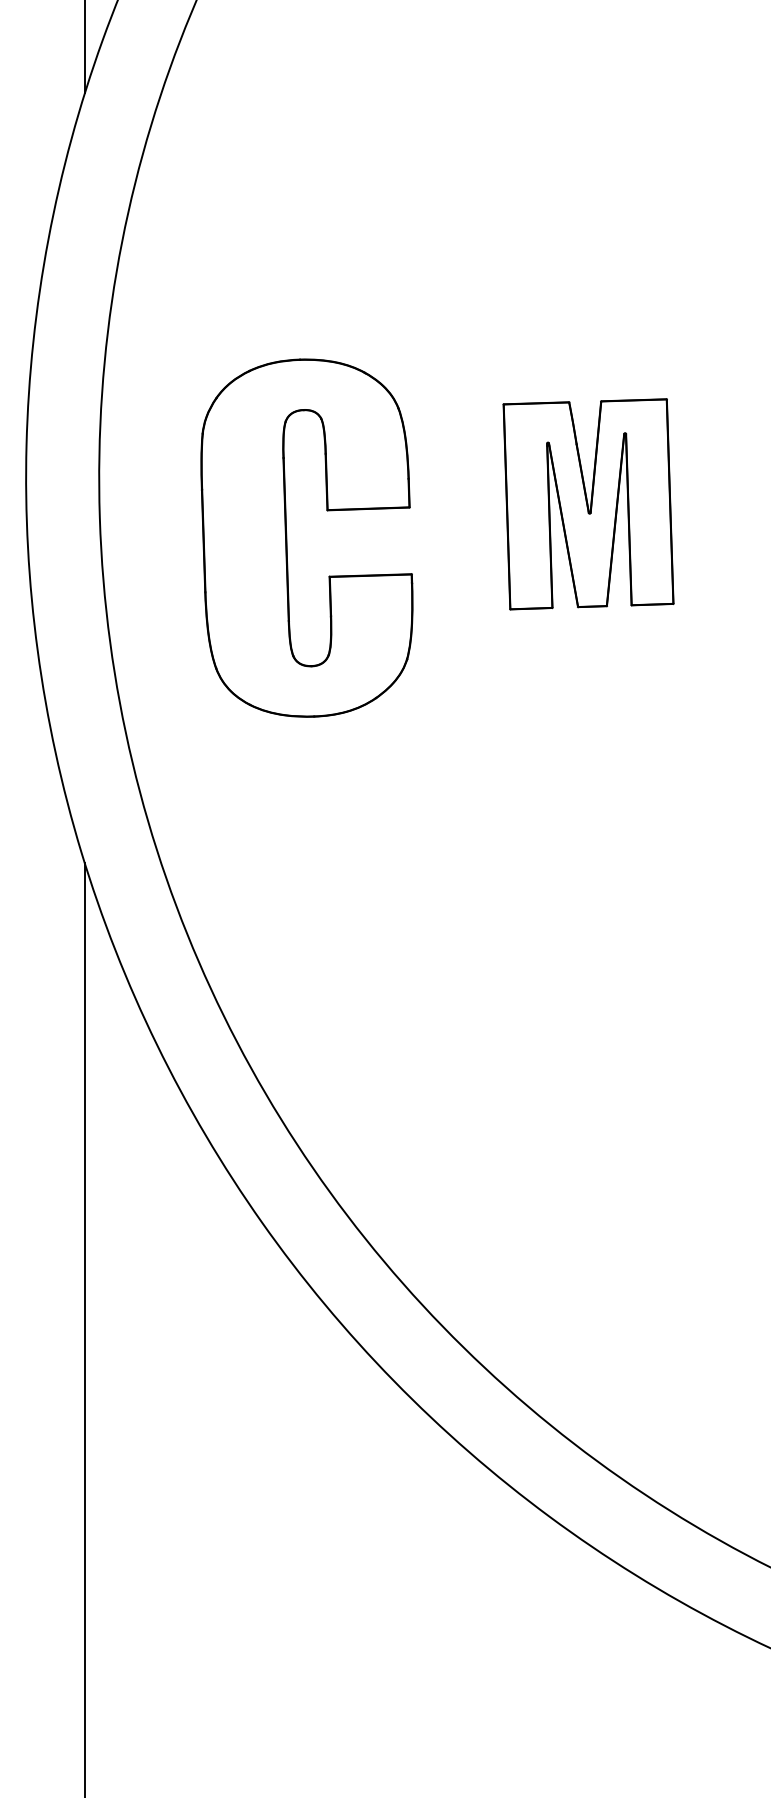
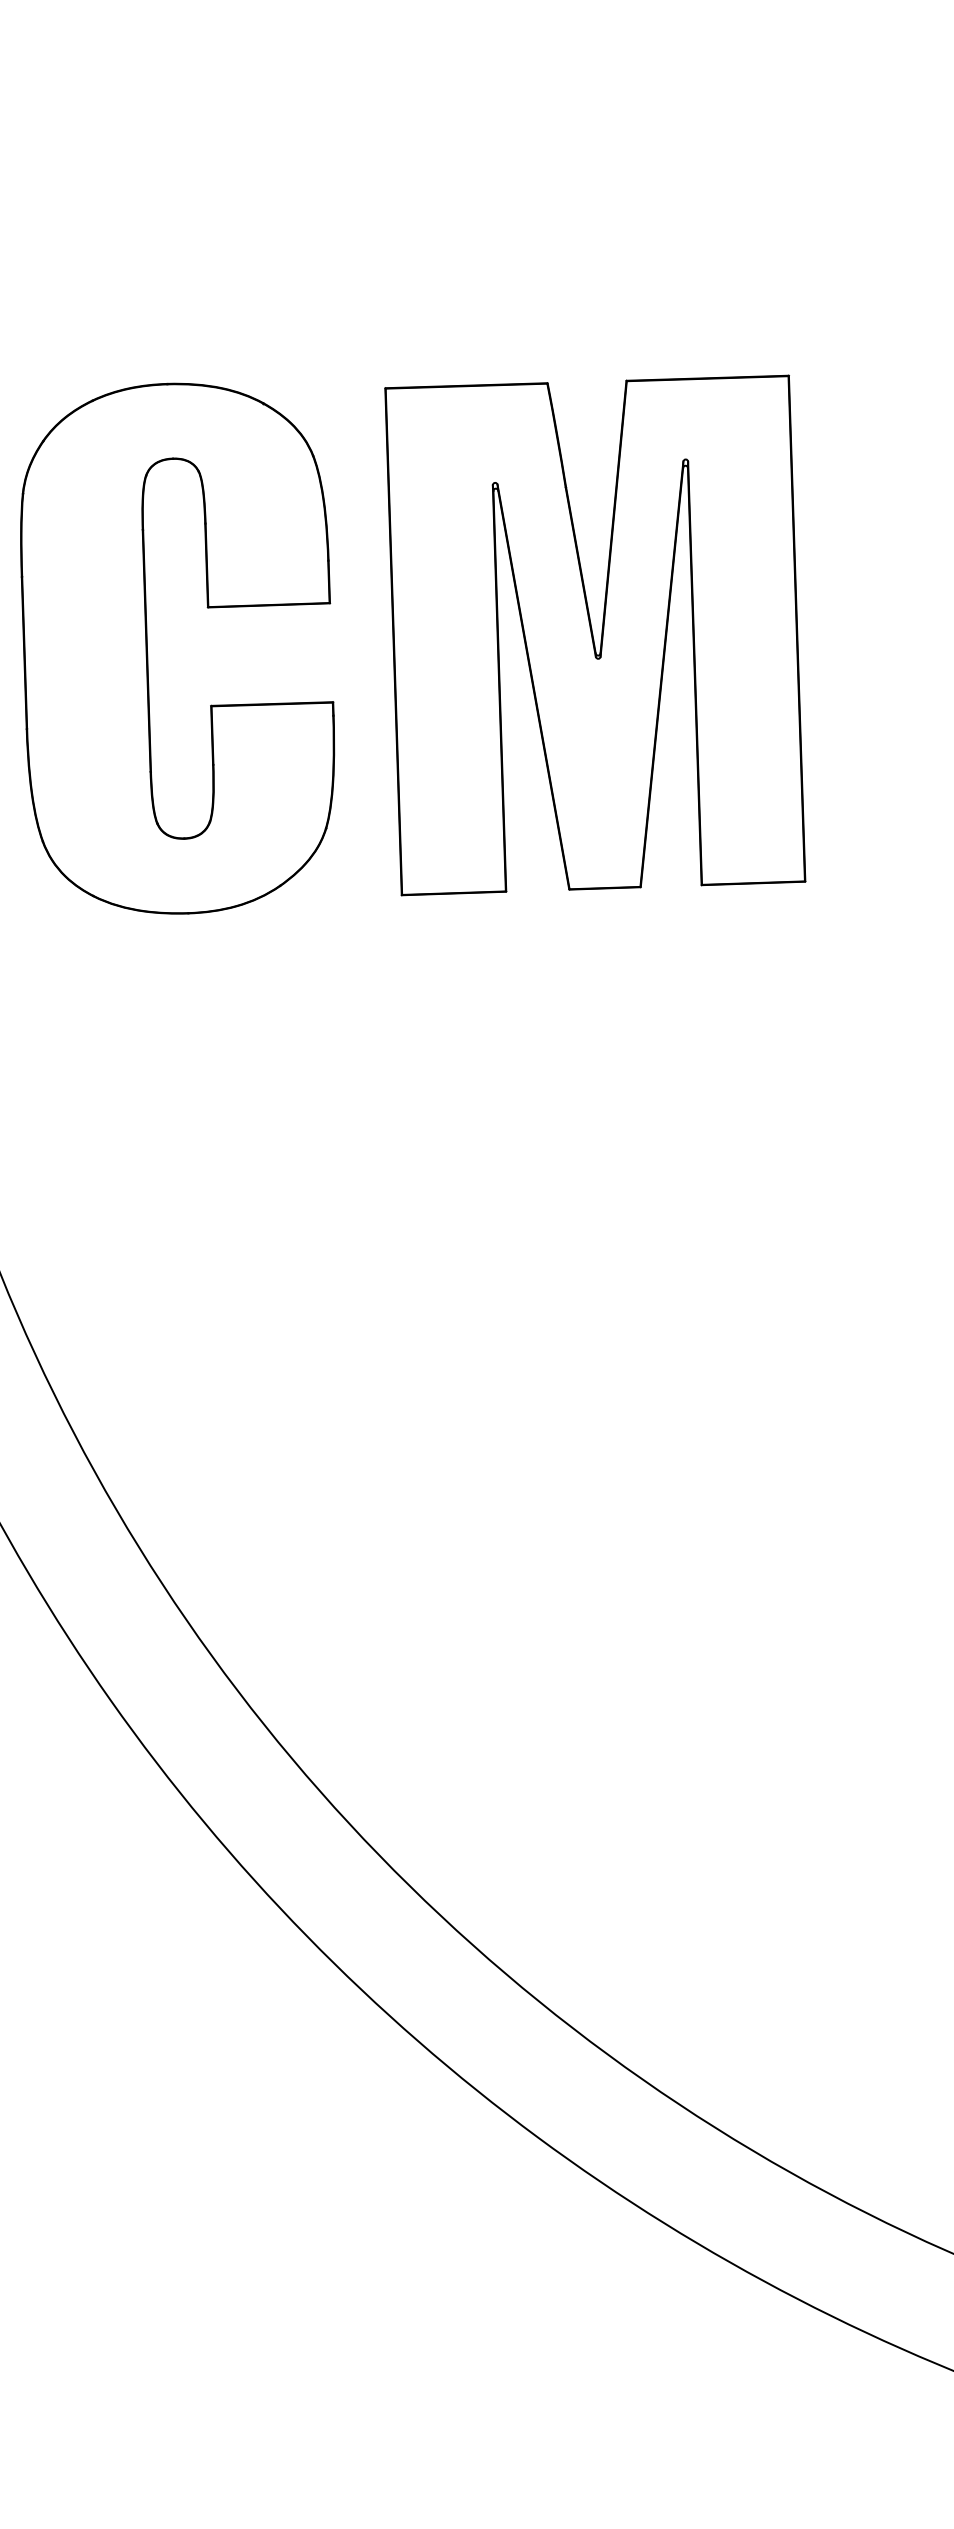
part: (588, 504) -> (595, 635), size x1.67
part: (287, 537) -> (148, 647), moved

